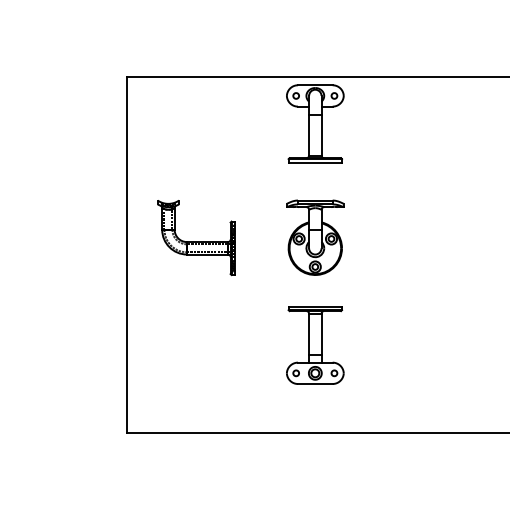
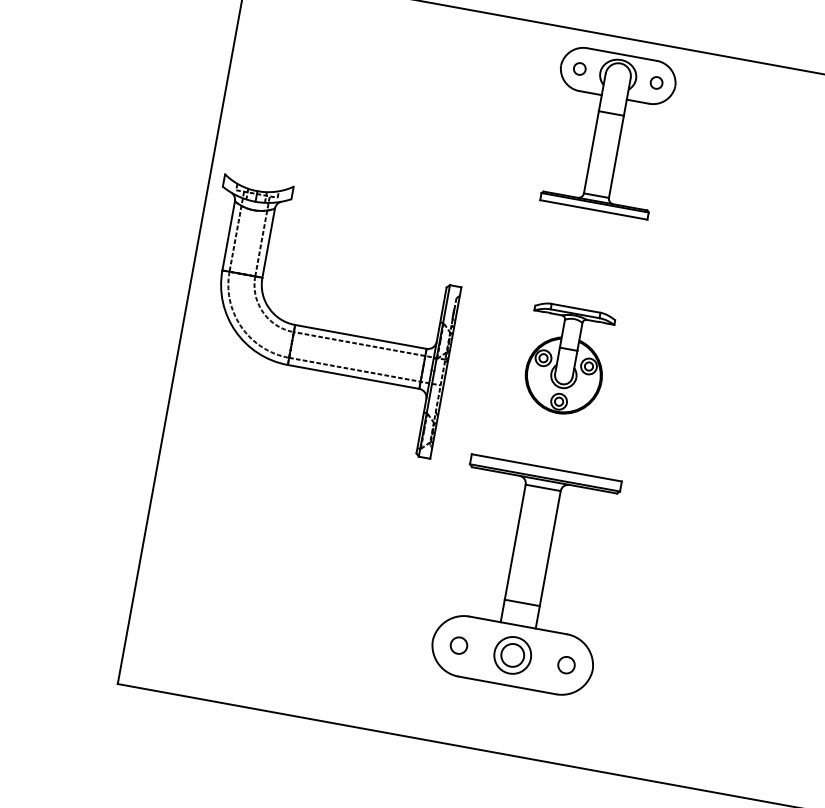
part: (315, 237) -> (566, 360), size x0.7
part: (196, 238) -> (327, 318), size x1.6
part: (315, 345) -> (527, 577), size x1.4

